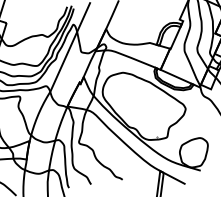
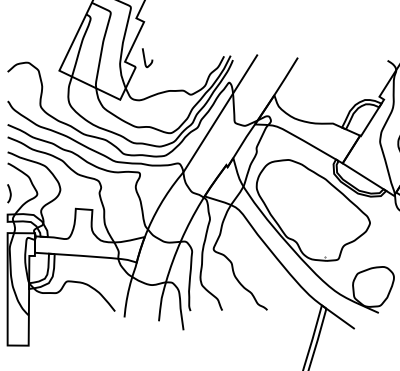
curve: (12, 16) -> (145, 58), added

